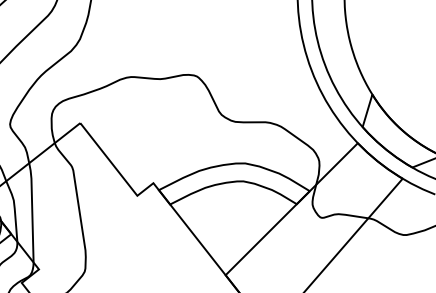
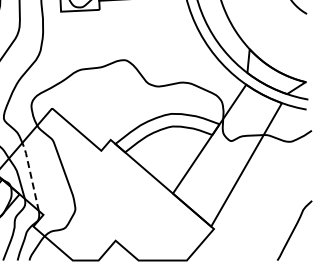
line: (31, 210) -> (30, 175), solid -> dashed

